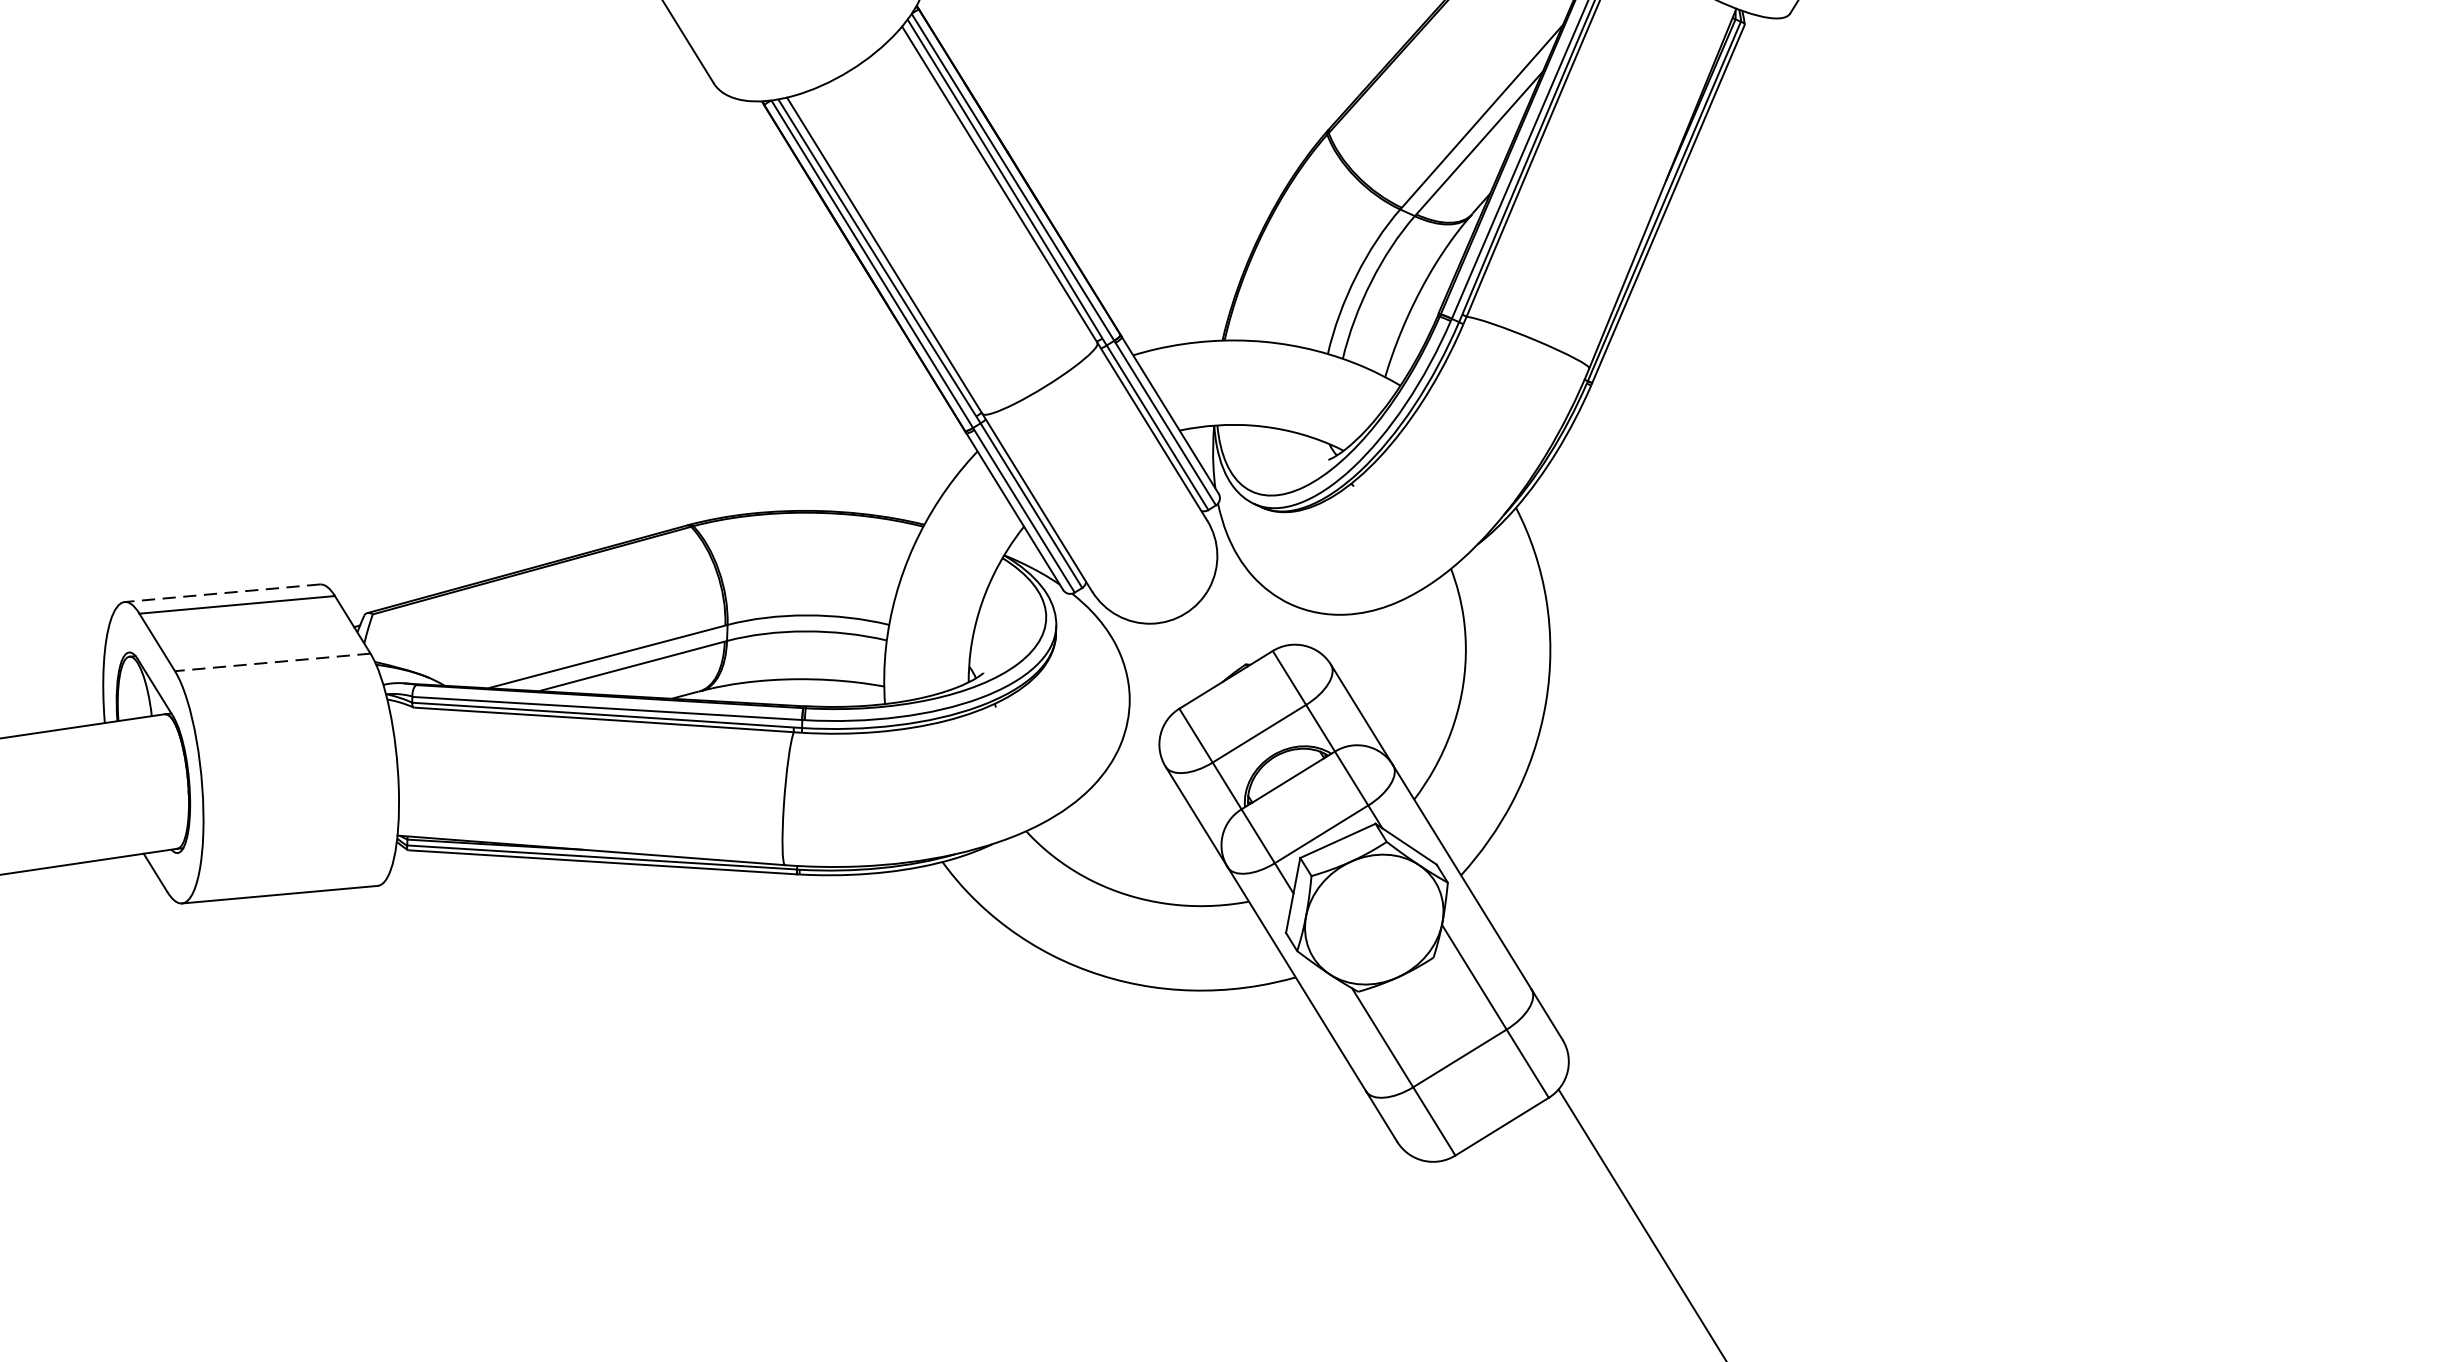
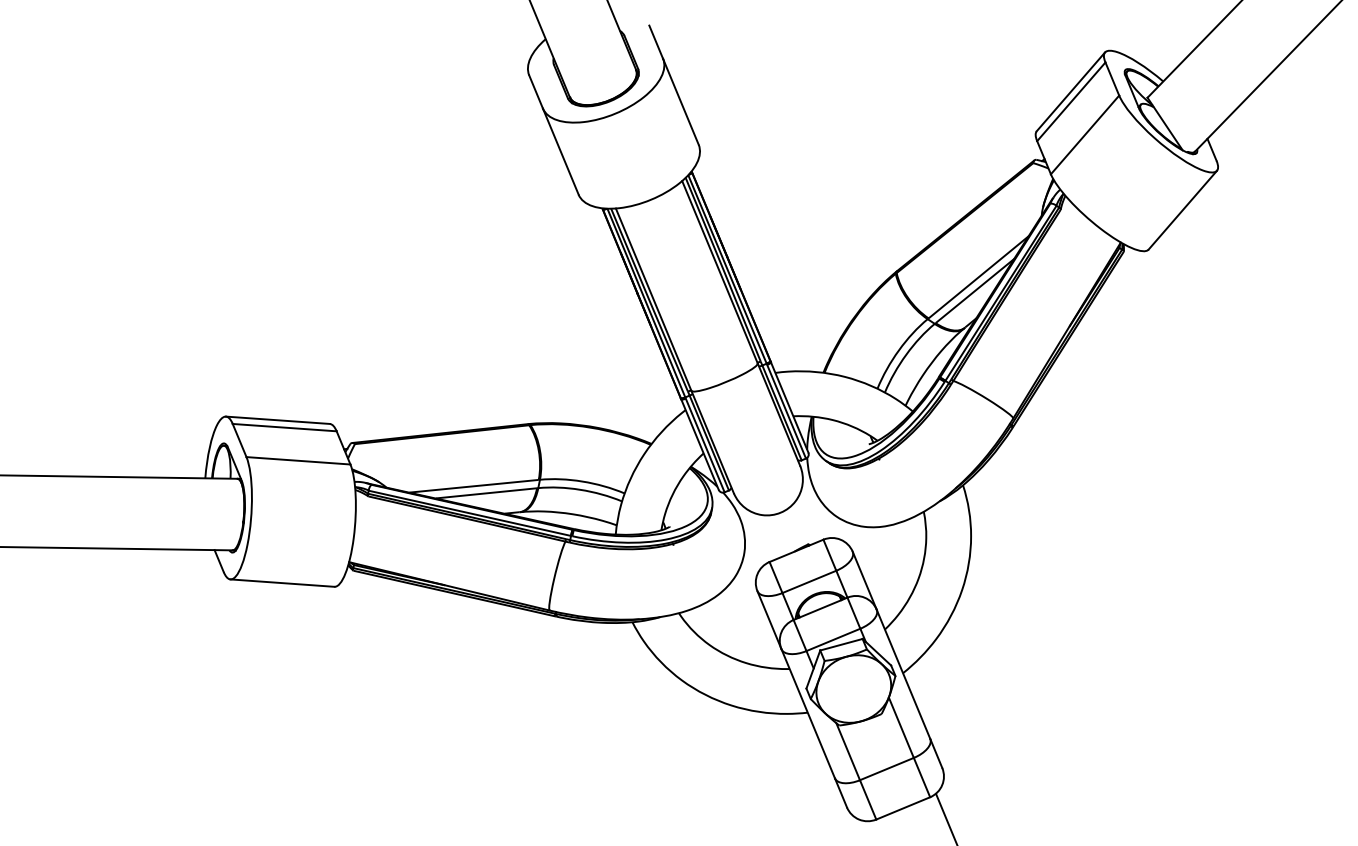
line: (221, 593) -> (277, 420), dashed -> solid
line: (270, 662) -> (297, 460), dashed -> solid

